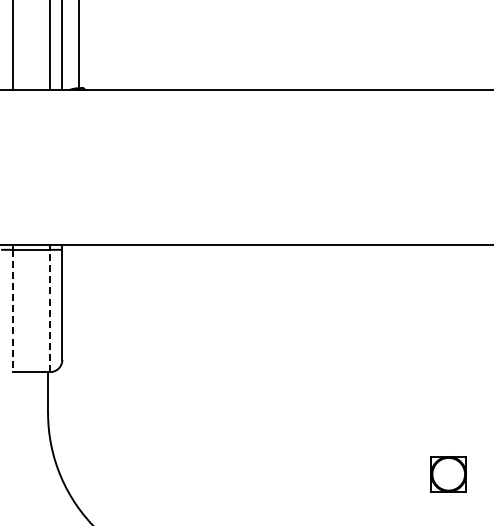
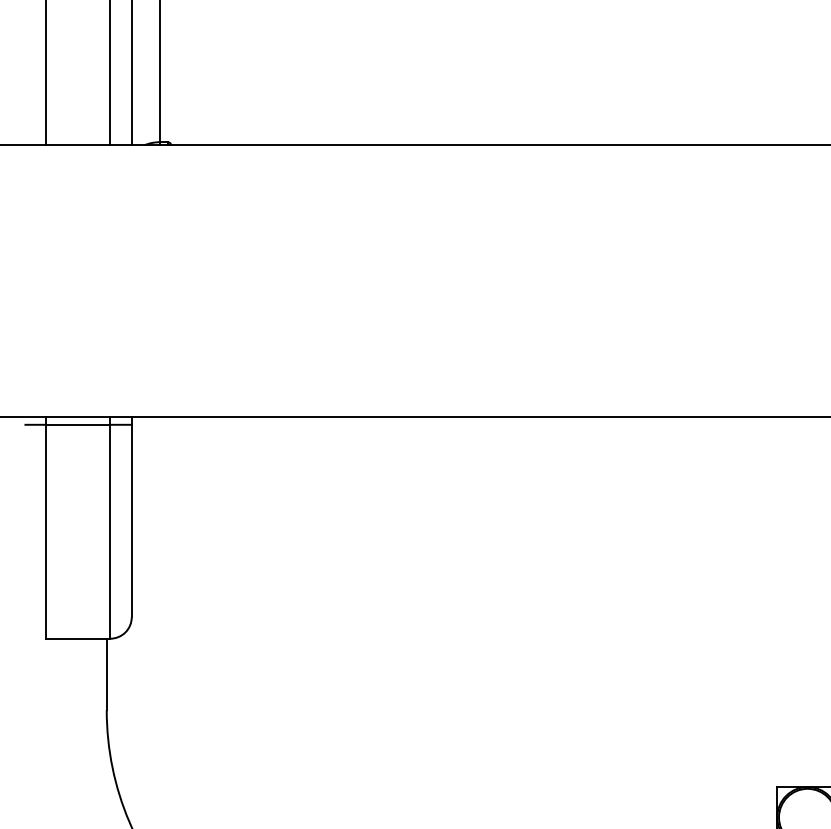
line: (50, 310) -> (110, 530), dashed -> solid
line: (13, 311) -> (46, 532), dashed -> solid

